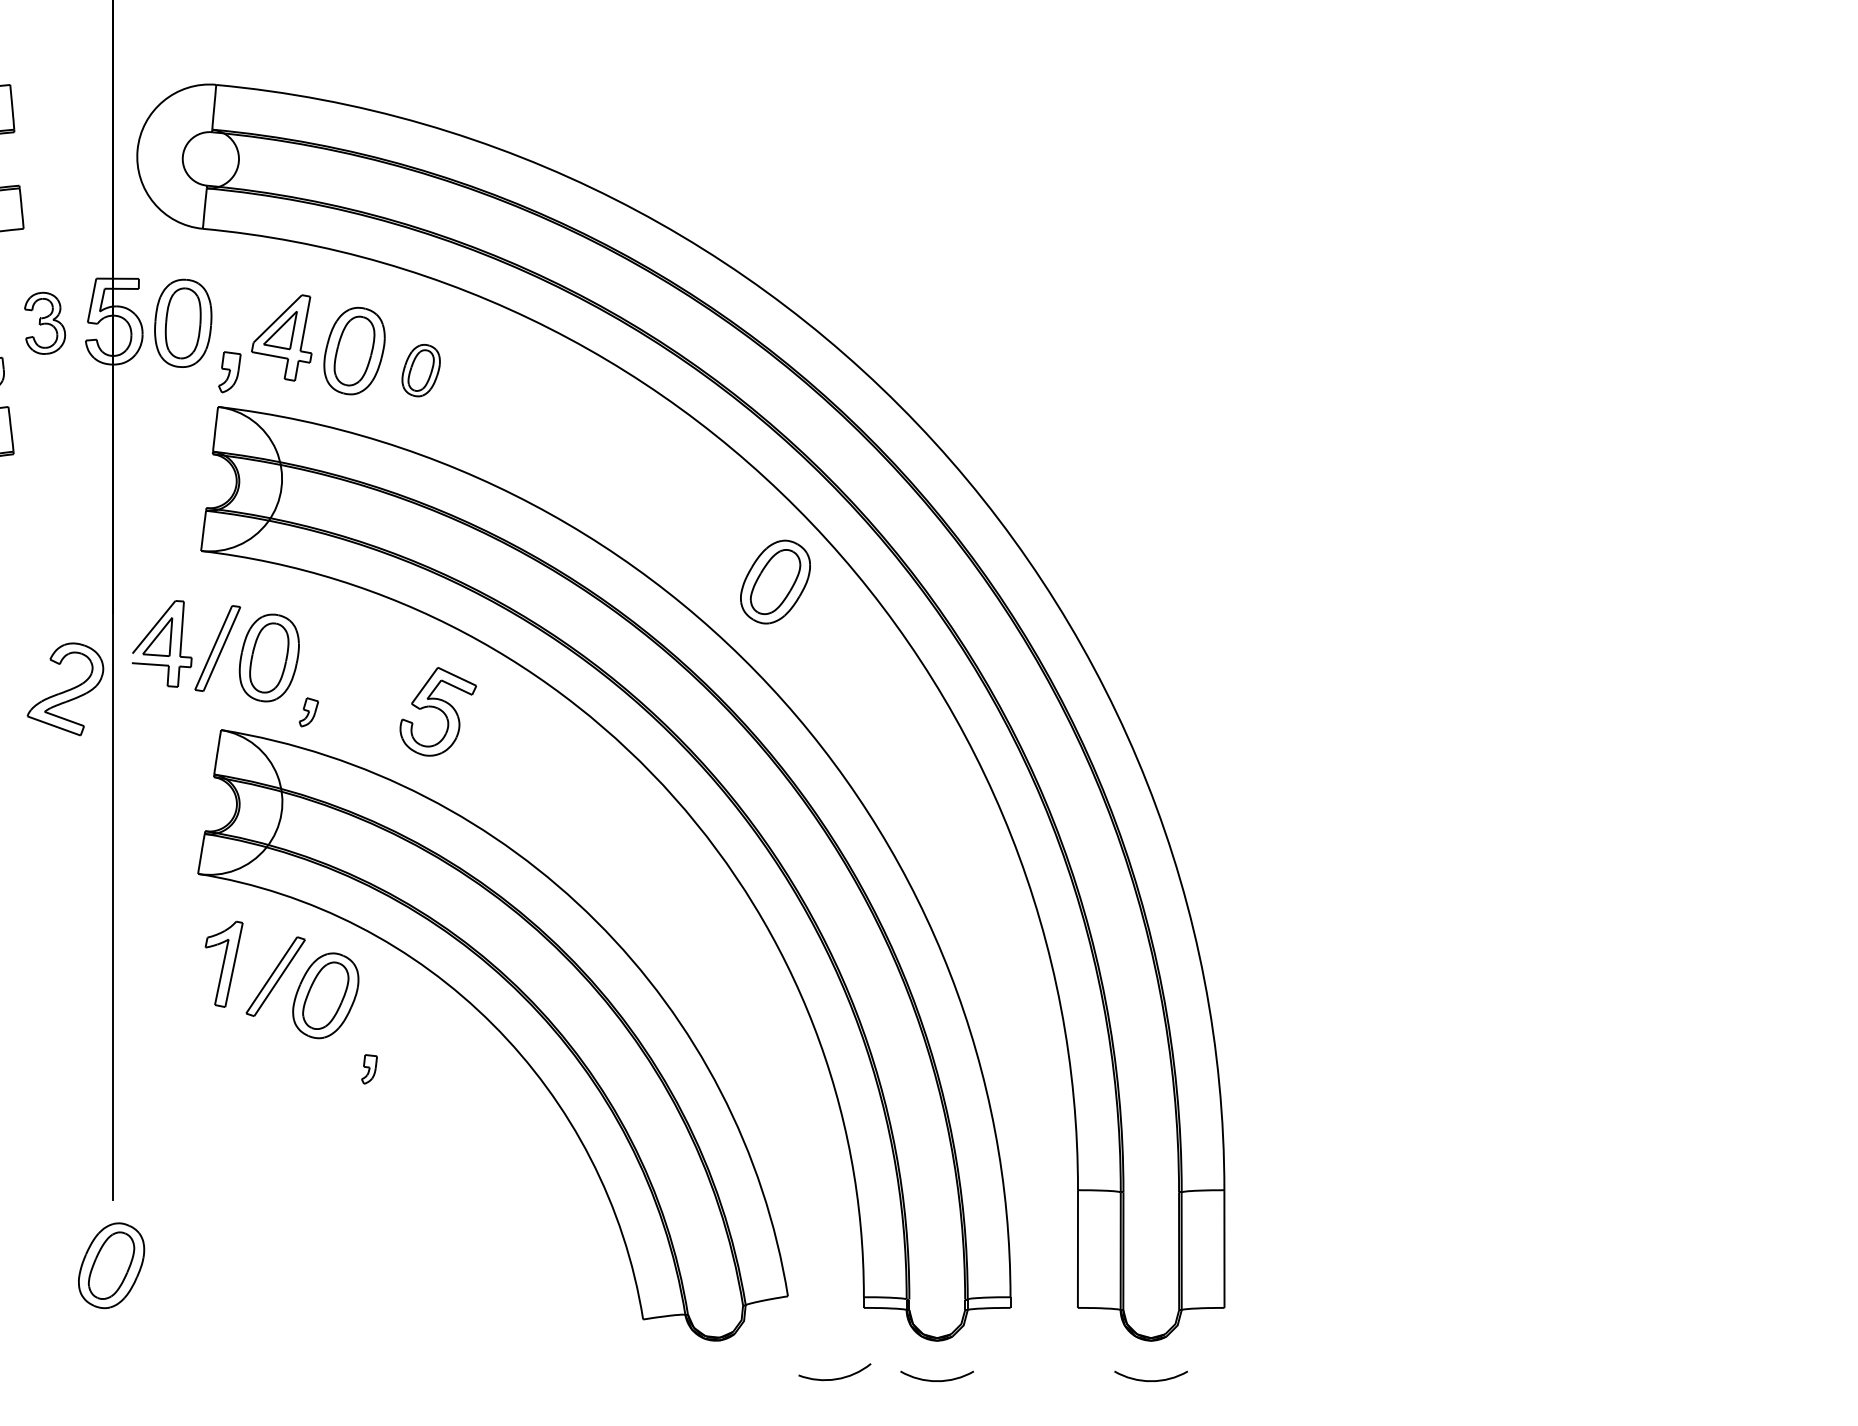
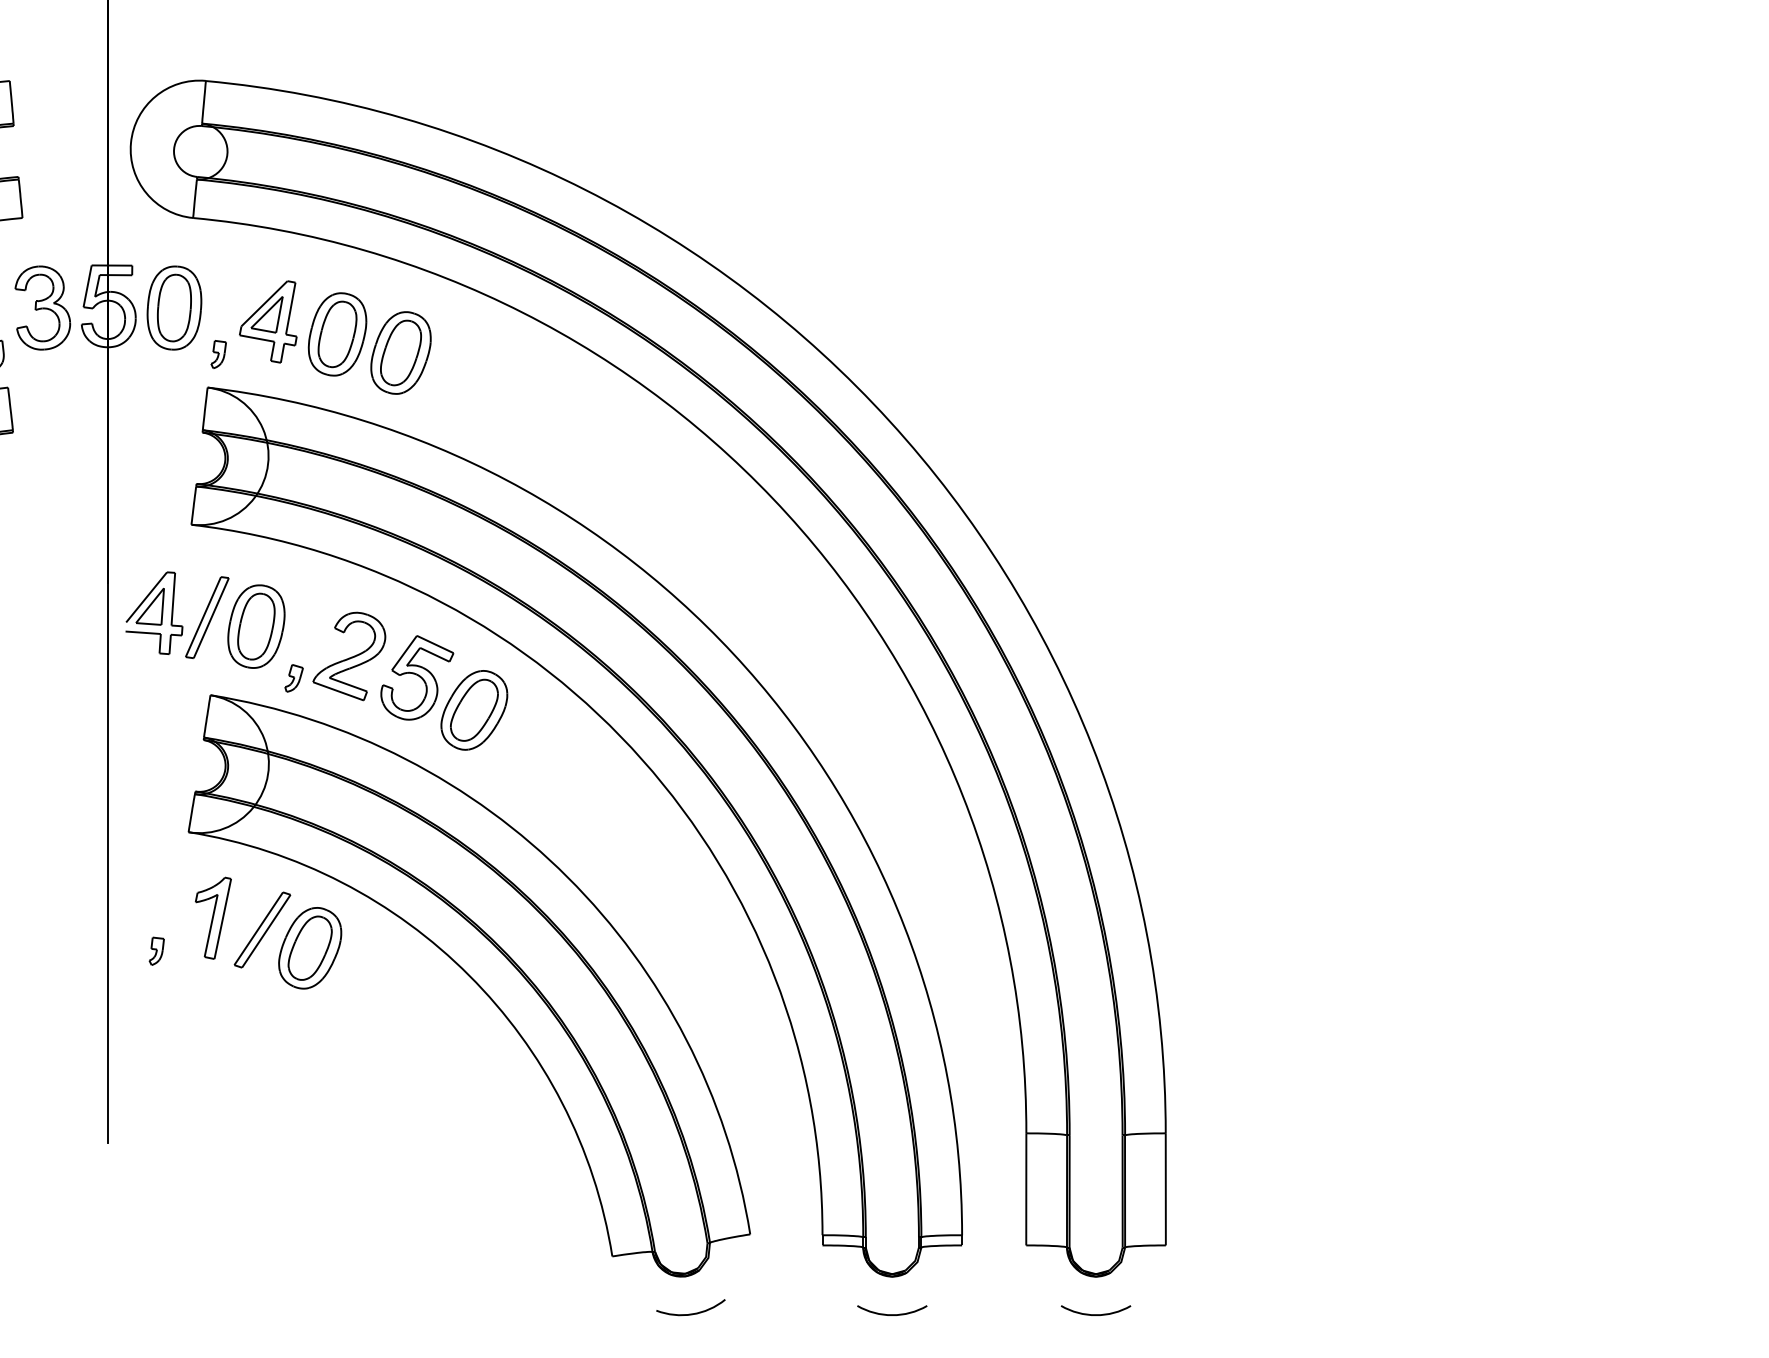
part: (44, 322) -> (42, 307), size x1.43
part: (420, 370) -> (400, 352), size x1.67
part: (229, 372) -> (218, 354), size x0.71
part: (775, 582) -> (474, 710), moved
part: (65, 689) -> (349, 656), moved
part: (369, 1068) -> (156, 950), moved
part: (111, 1265) -> (106, 1205), removed
arc: (834, 1378) -> (690, 1313), moved

